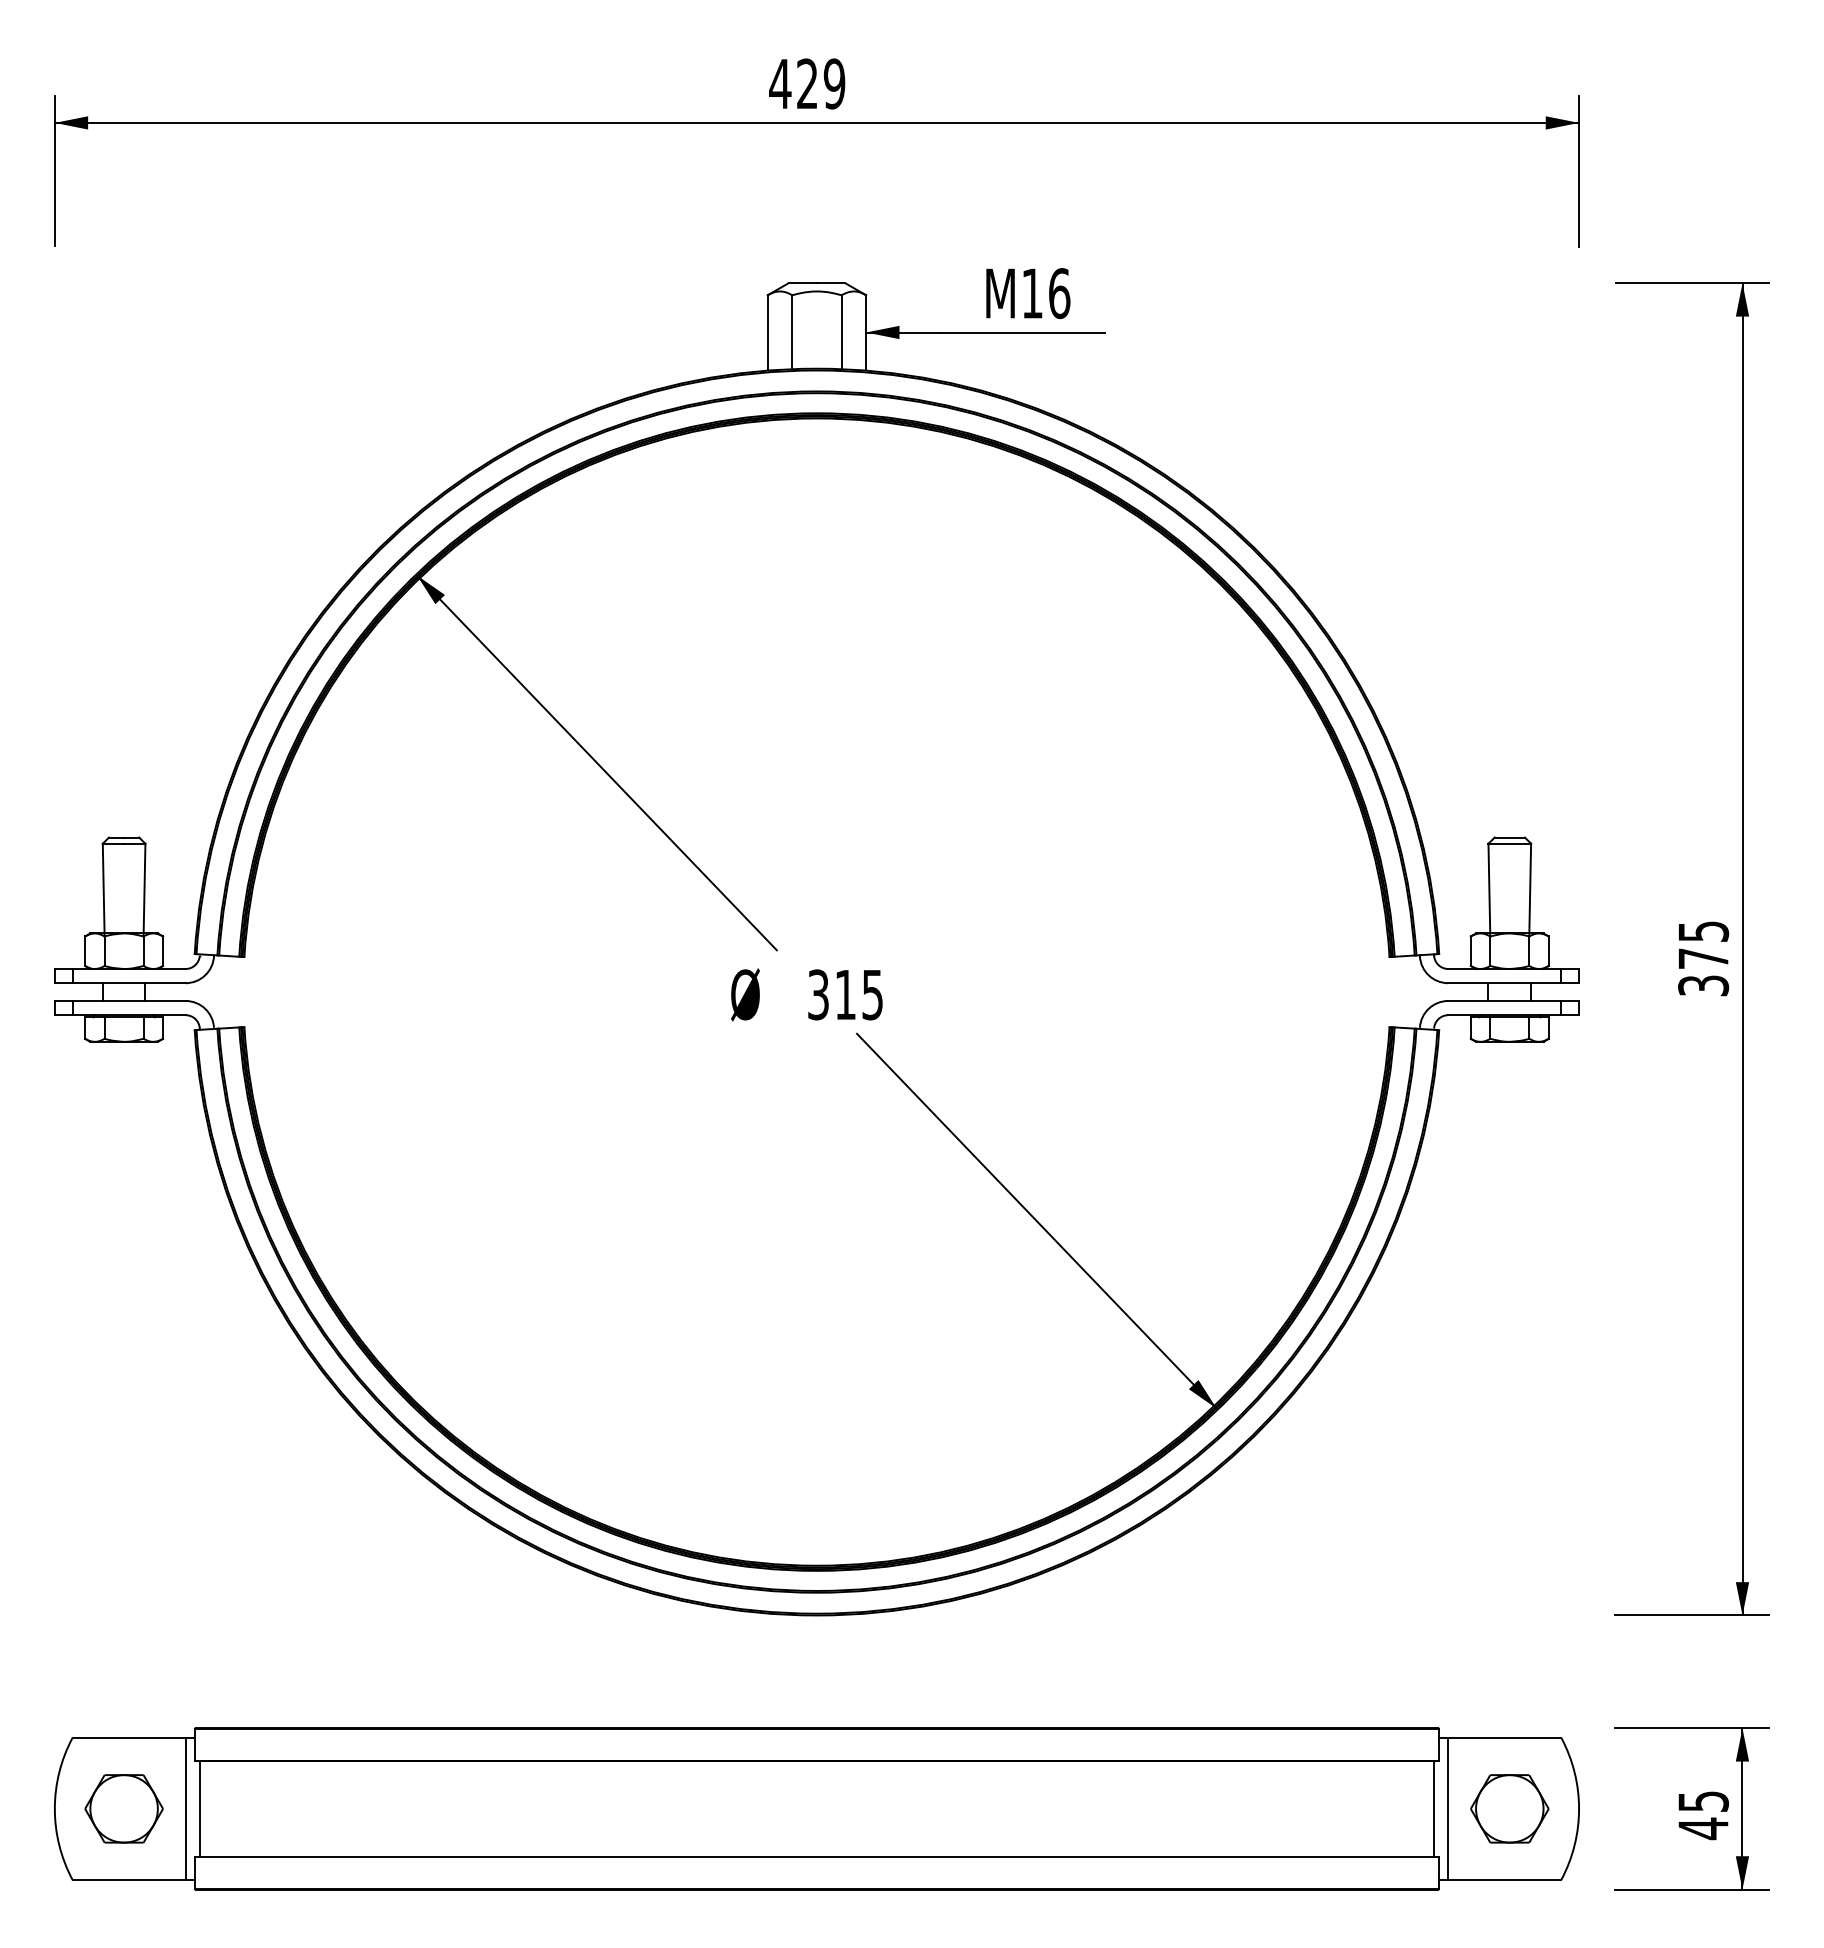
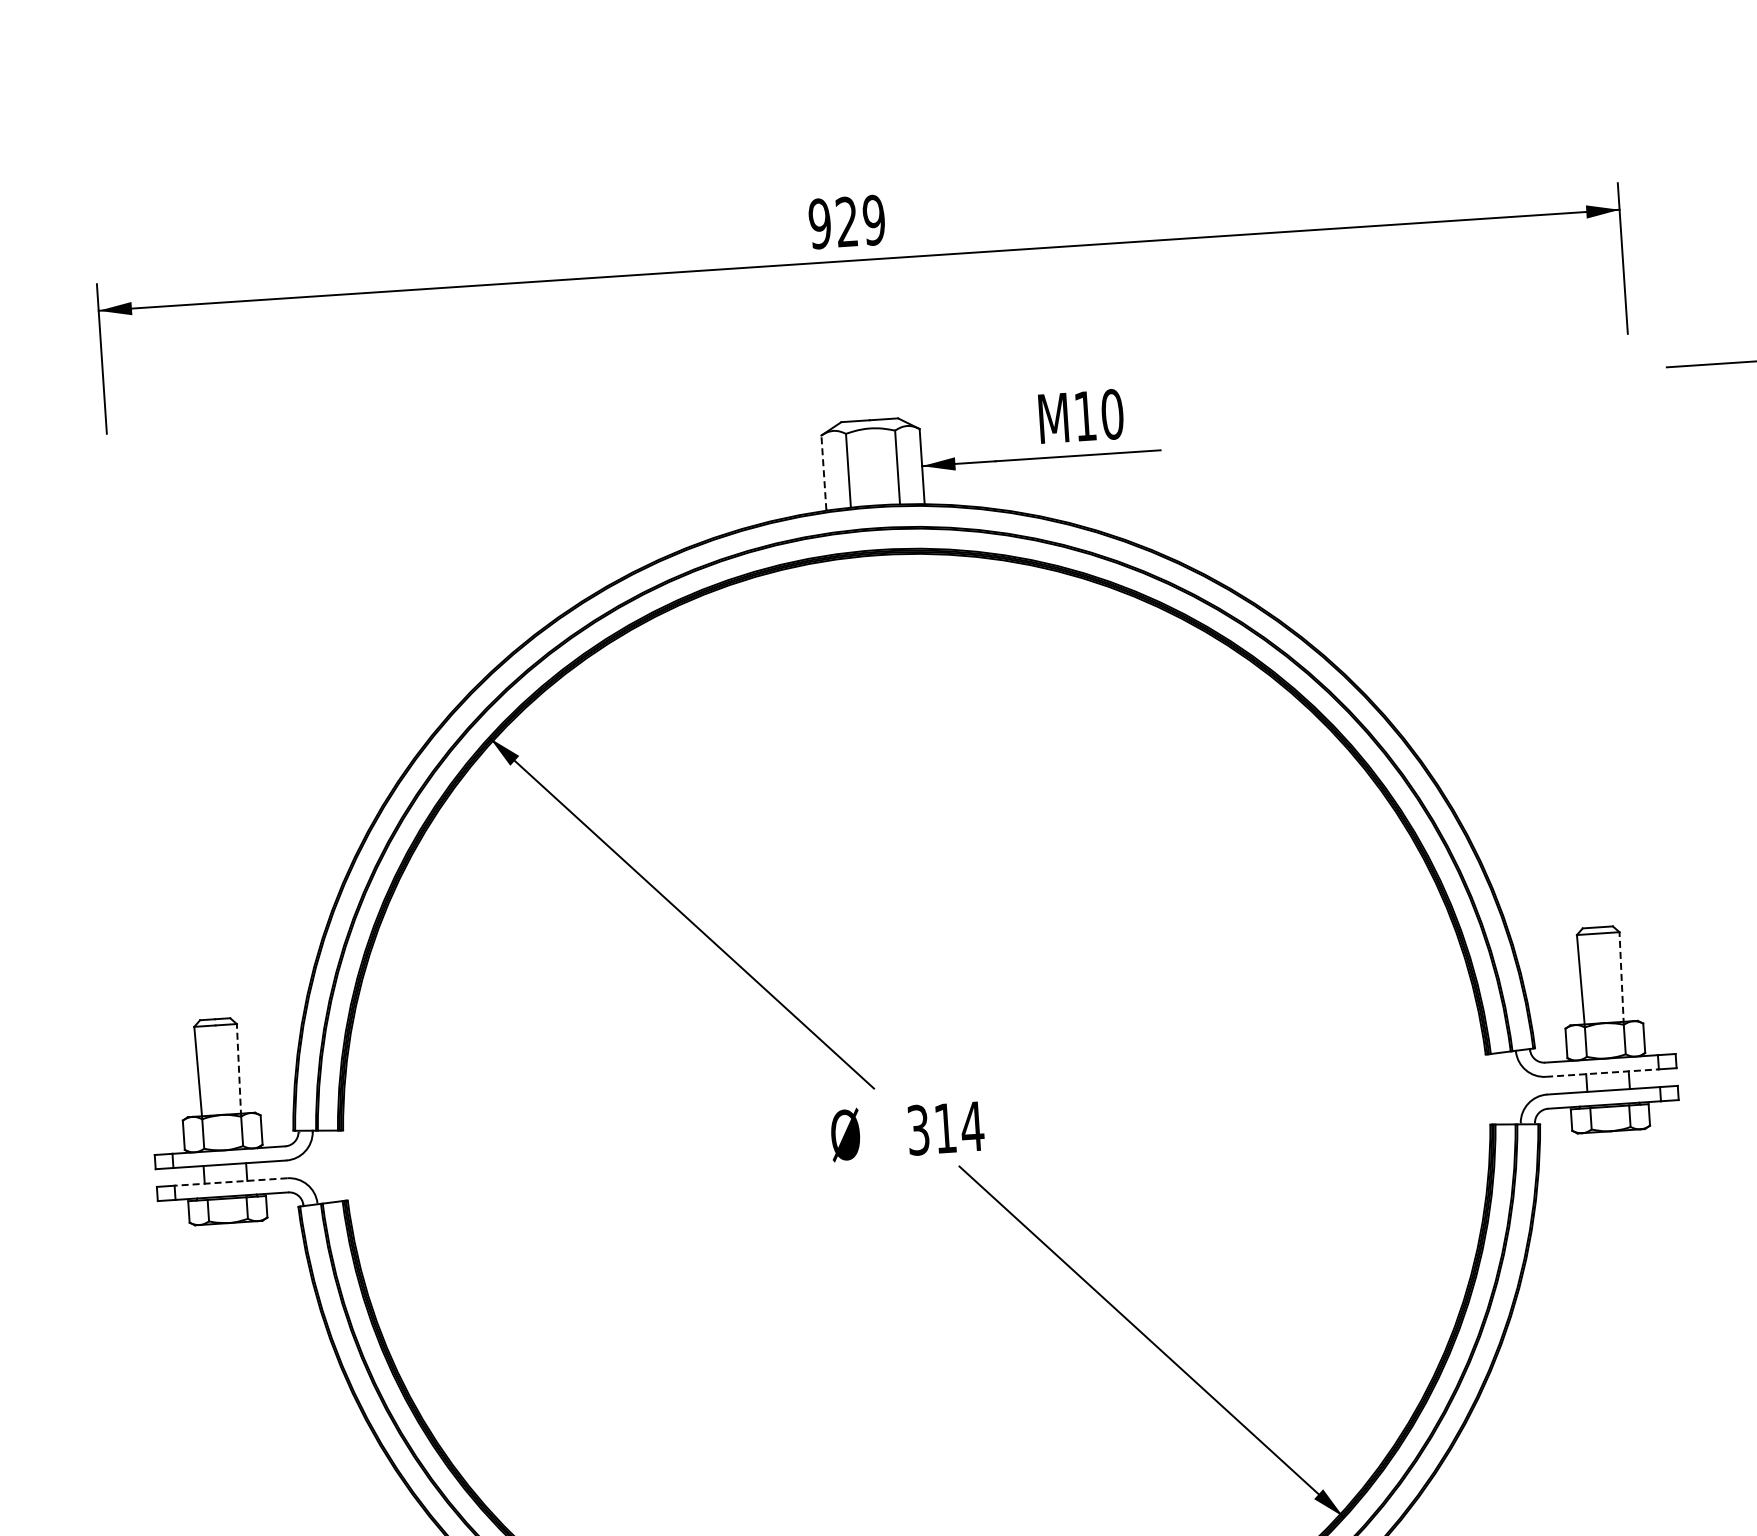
text: (780, 83) -> (820, 223), 429 -> 929
text: (1059, 293) -> (1112, 414), M16 -> M10
line: (767, 332) -> (823, 472), solid -> dashed
line: (144, 889) -> (238, 1069), solid -> dashed
line: (1530, 889) -> (1621, 977), solid -> dashed
line: (1504, 983) -> (1602, 1073), solid -> dashed
text: (872, 995) -> (972, 1127), 315 -> 314
line: (129, 1000) -> (231, 1181), solid -> dashed

